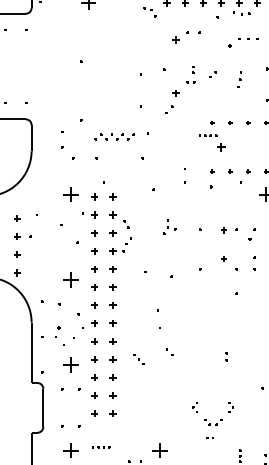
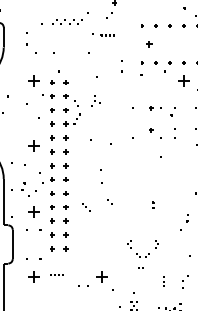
part: (208, 135) -> (108, 35), moved
part: (114, 136) -> (67, 21), moved
part: (169, 226) -> (95, 100), moved

